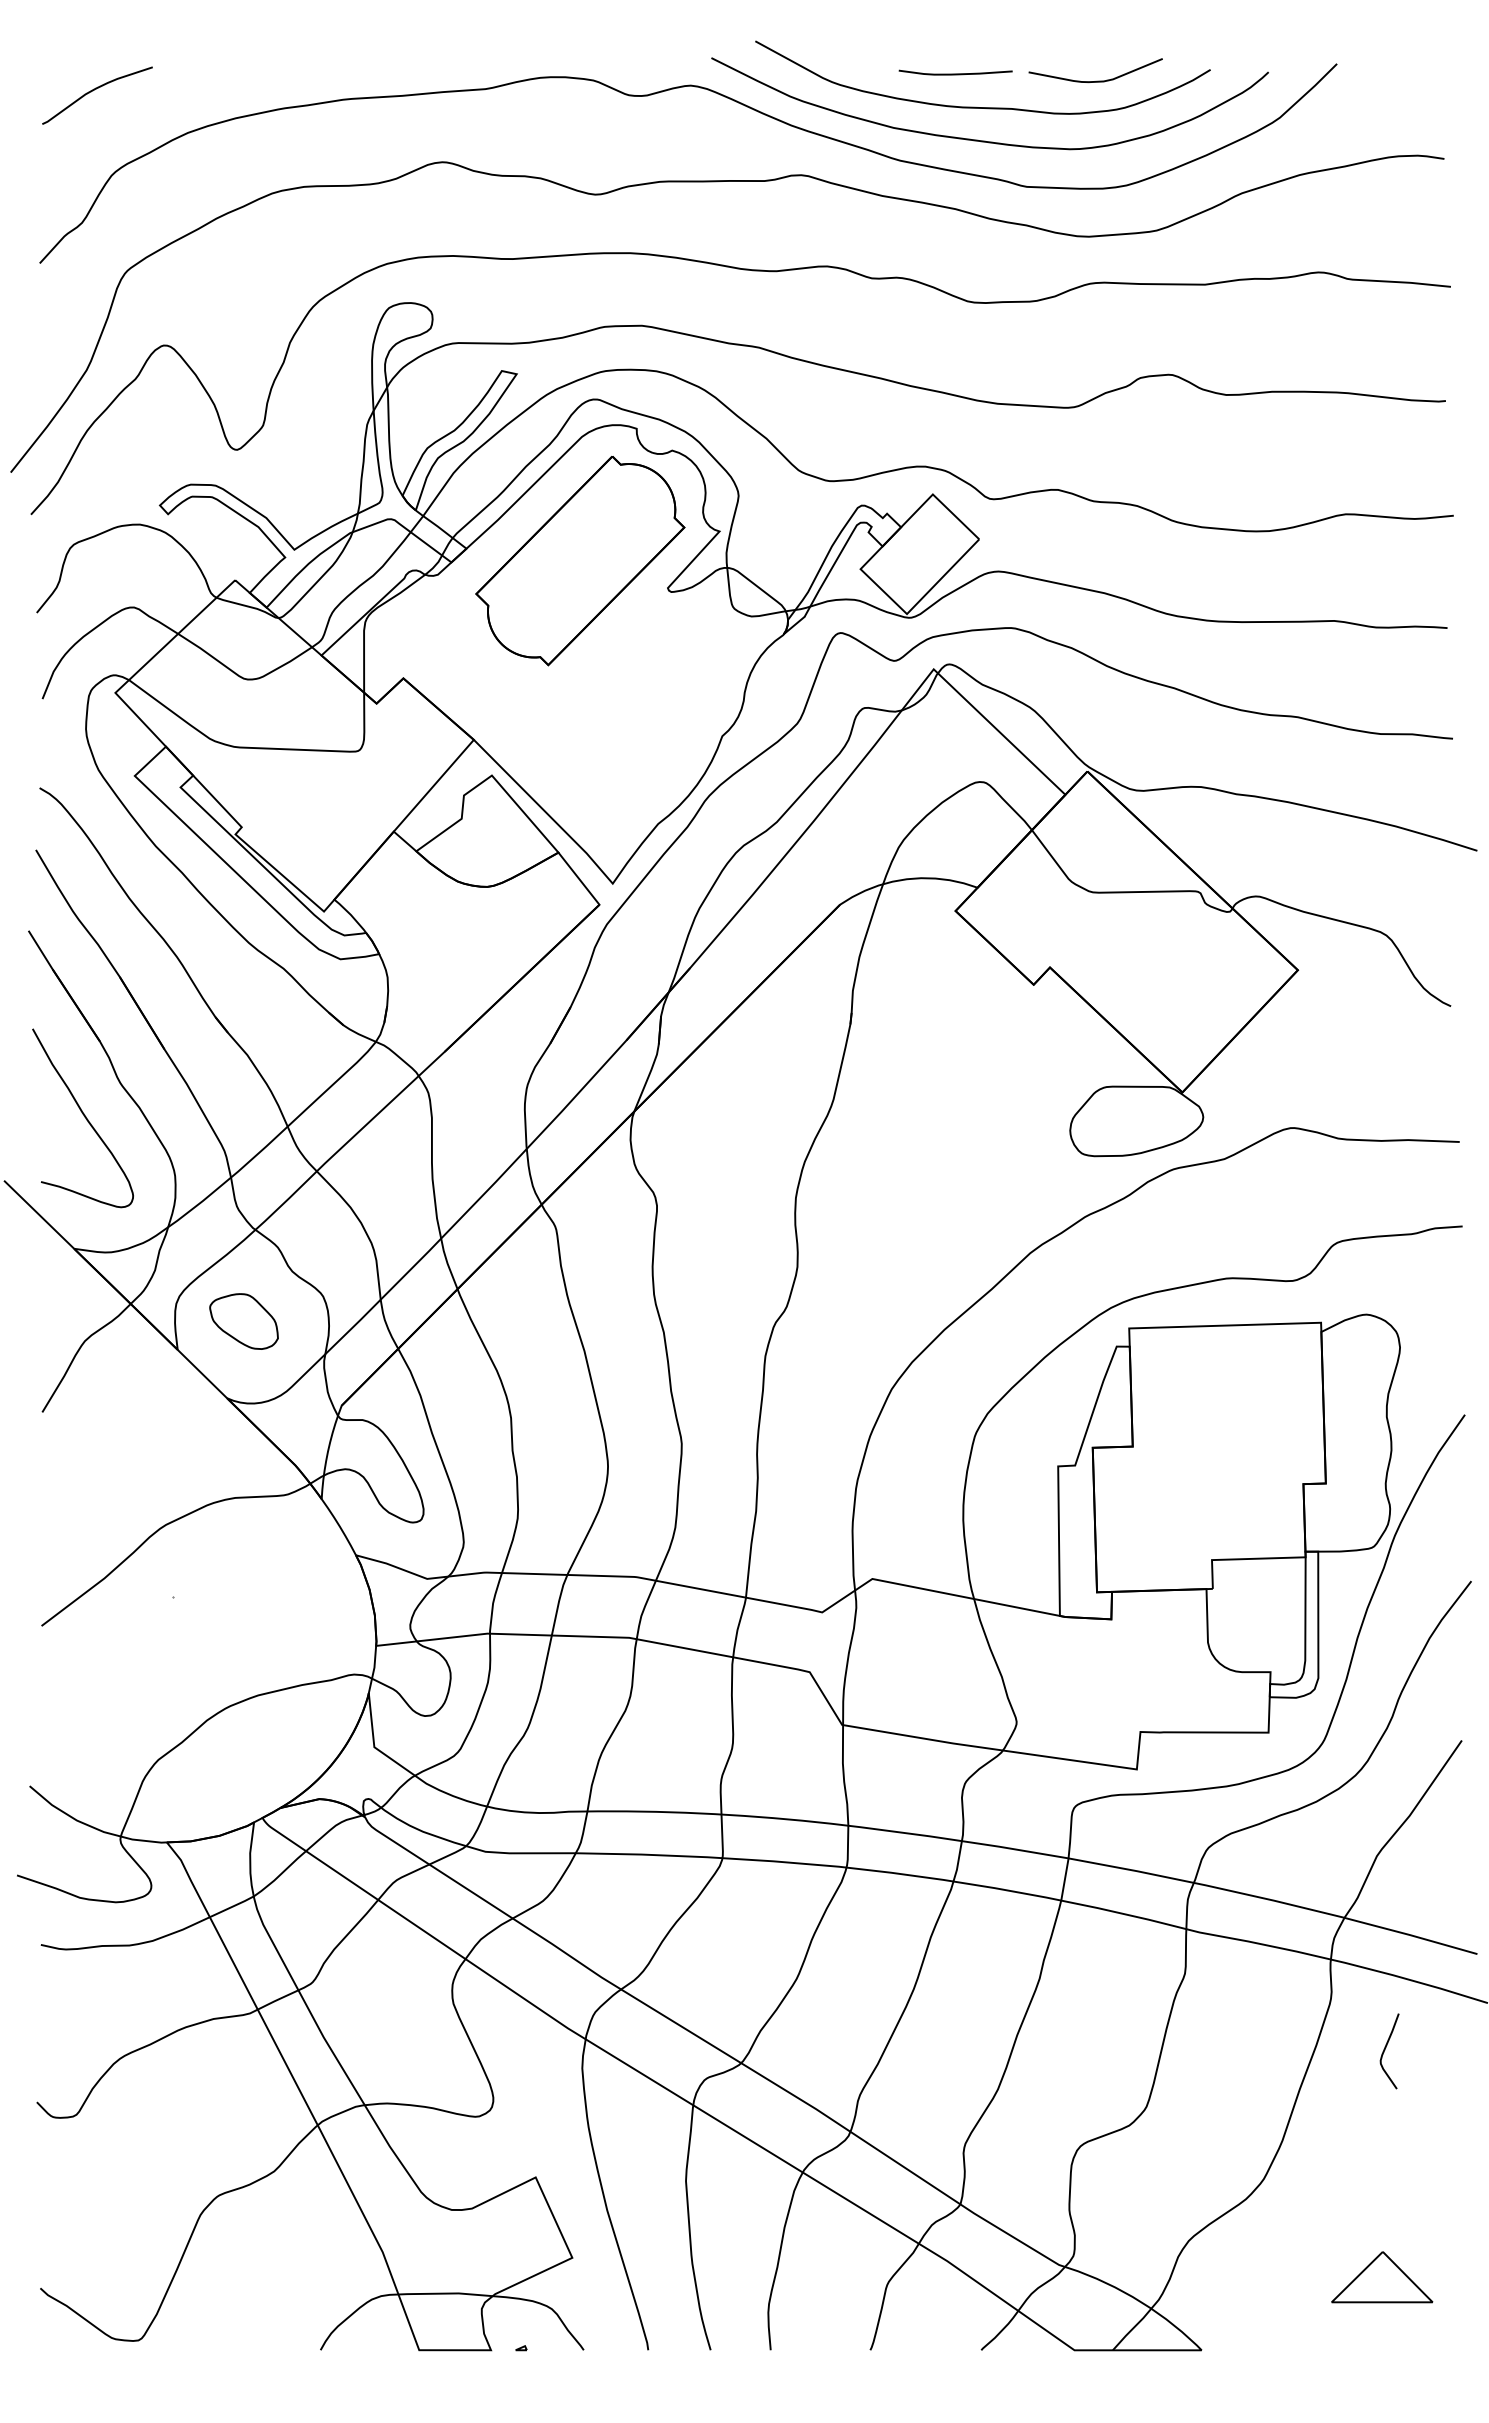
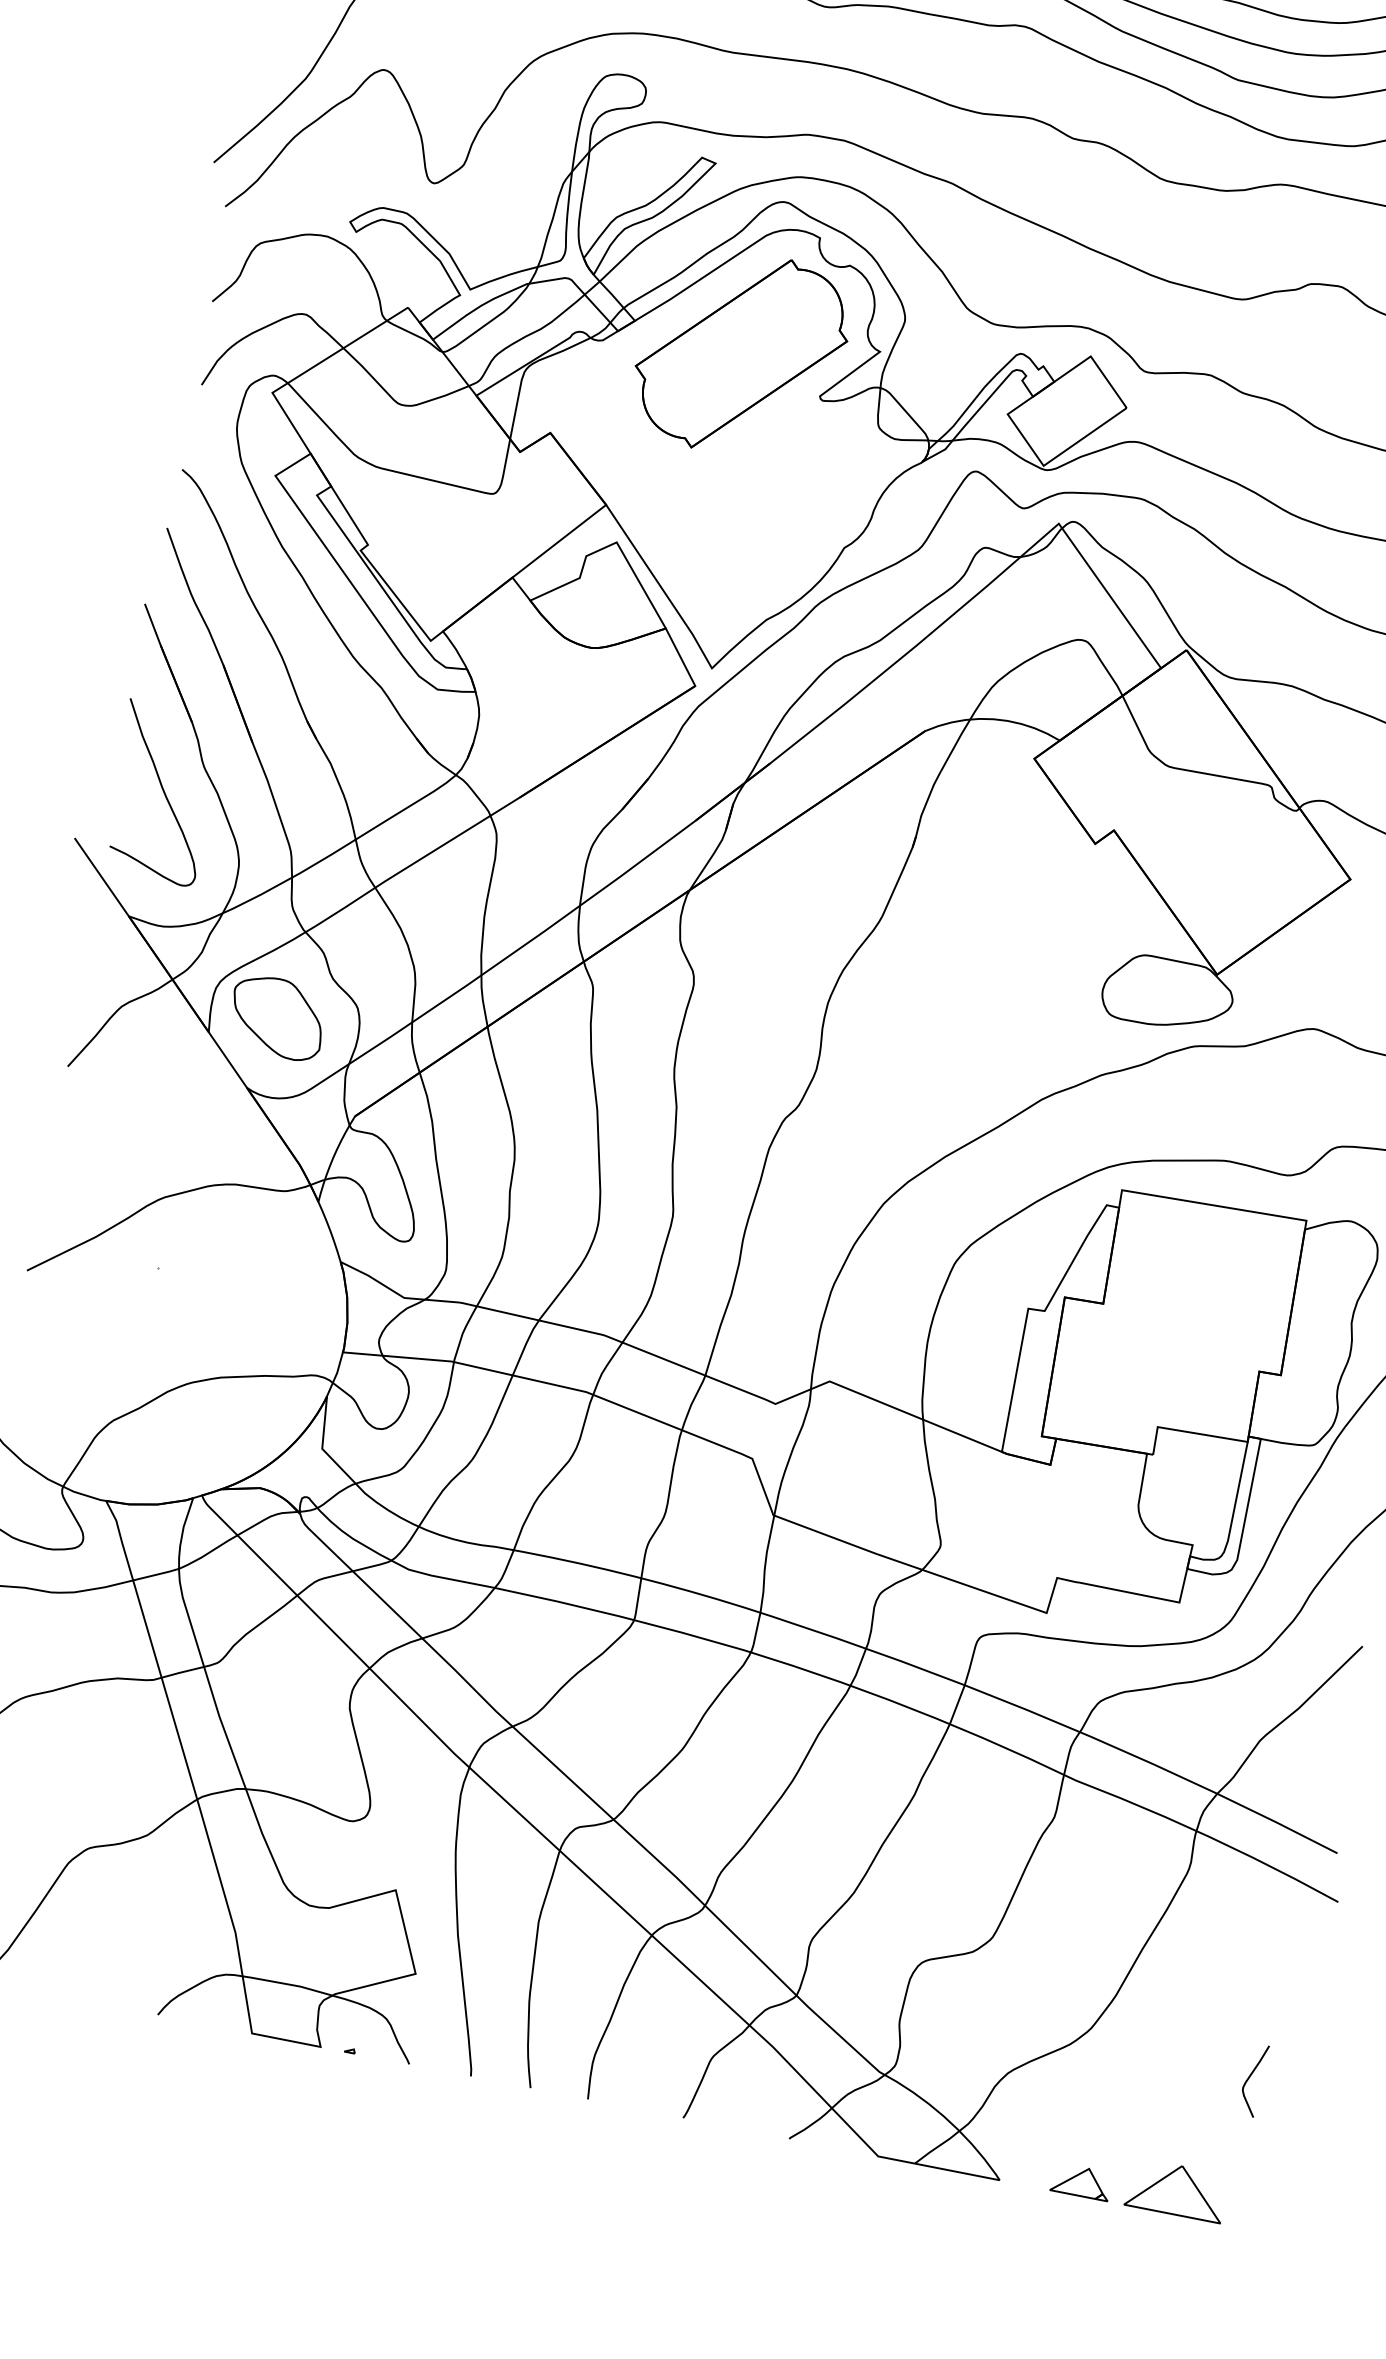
part: (243, 1321) -> (276, 1017), size x1.43
curve: (1385, 2050) -> (1249, 2078), moved
part: (1382, 2277) -> (1177, 2190), moved
part: (1284, 2335) -> (1081, 2181), added

